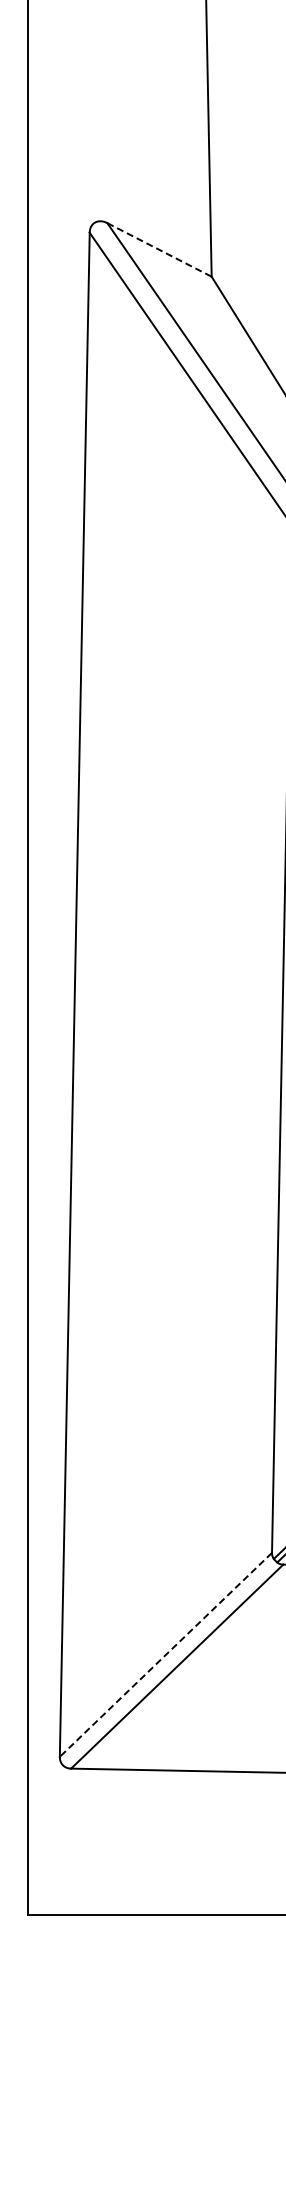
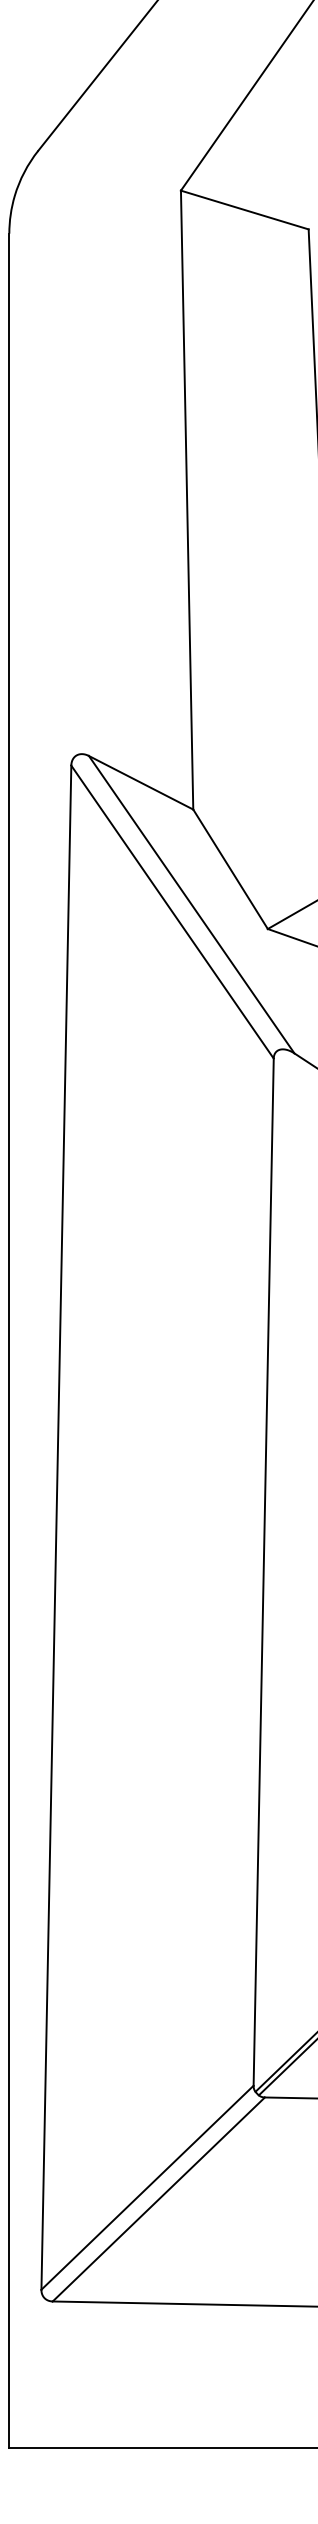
line: (159, 249) -> (141, 782), dashed -> solid
line: (165, 1655) -> (147, 2188), dashed -> solid

